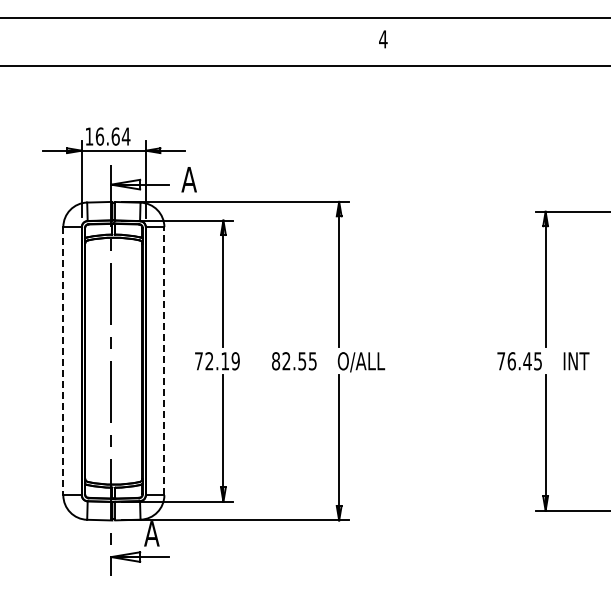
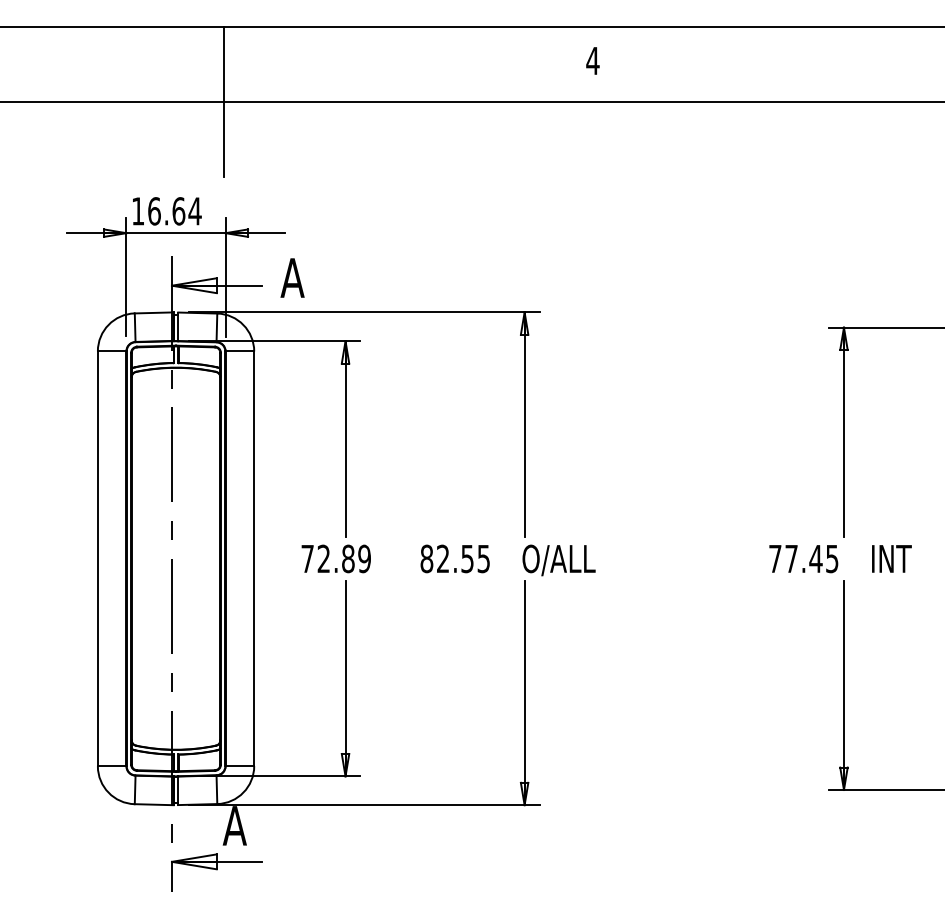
line: (145, 65) -> (224, 101), added
line: (164, 360) -> (254, 557), dashed -> solid
line: (63, 361) -> (98, 559), dashed -> solid
text: (225, 361) -> (348, 559), 72.19 -> 72.89
text: (511, 361) -> (791, 559), 76.45 -> 77.45

